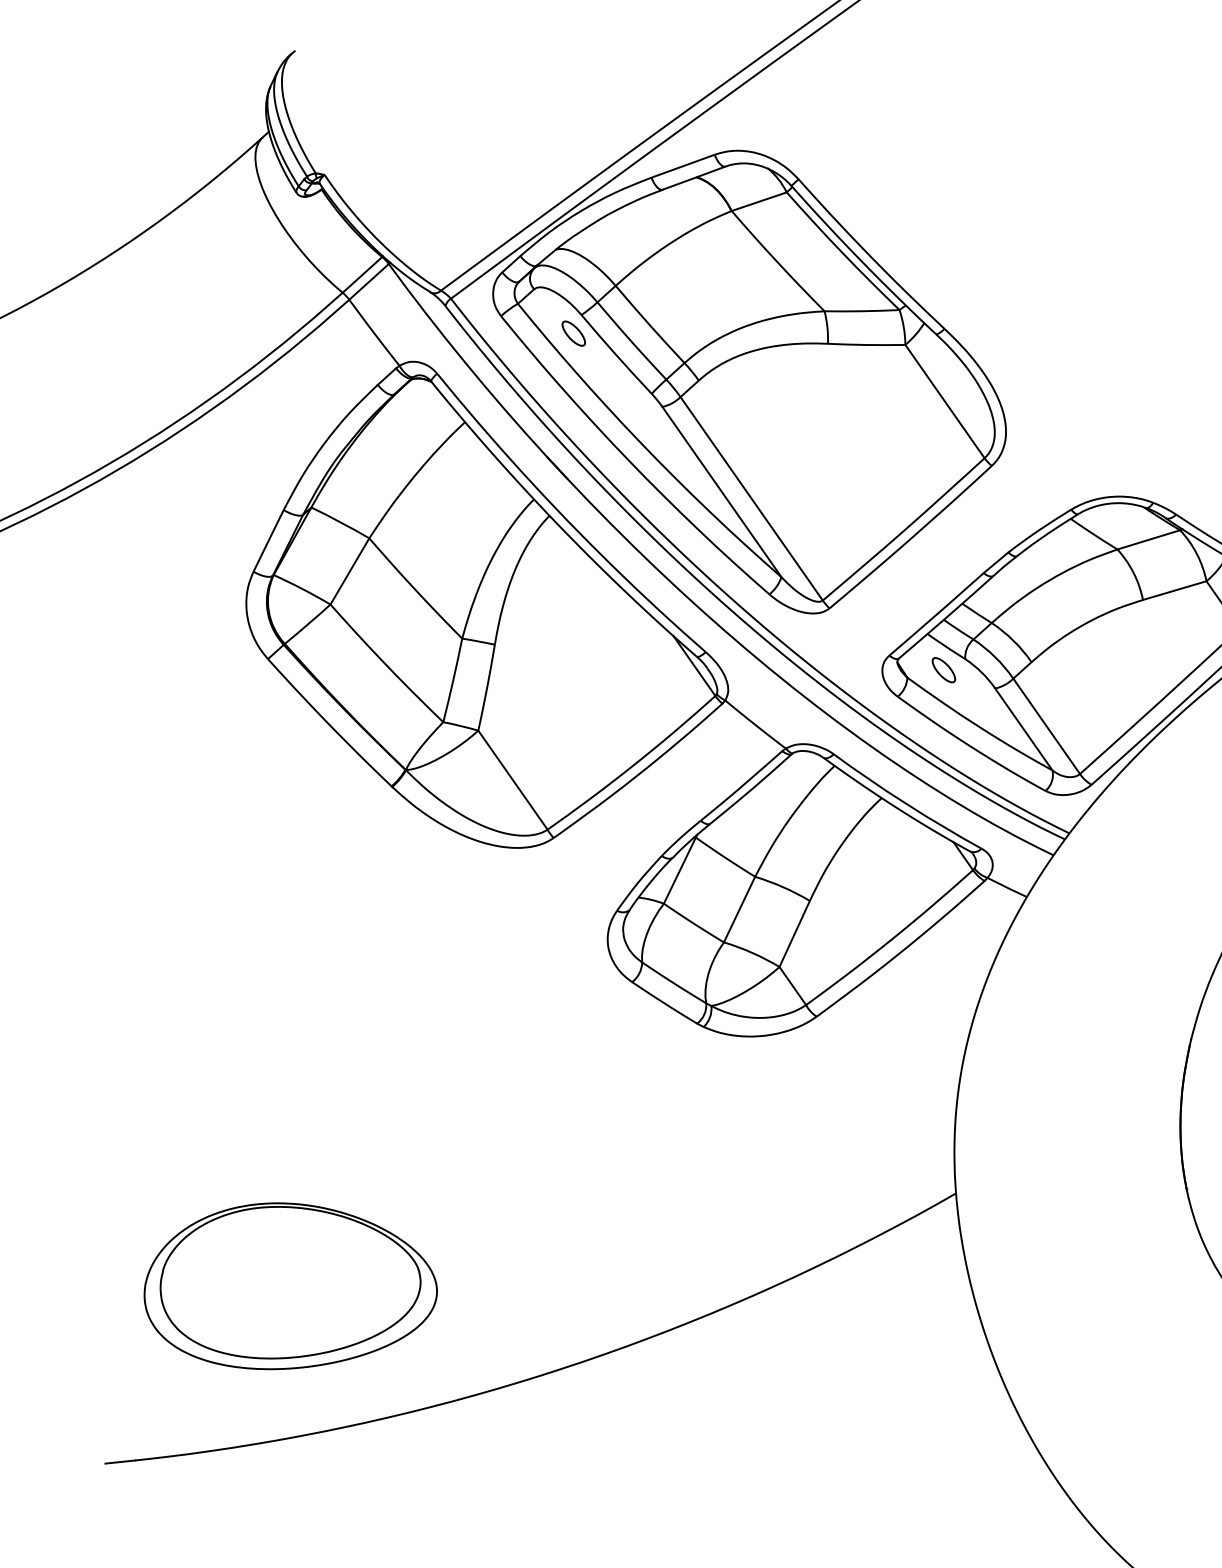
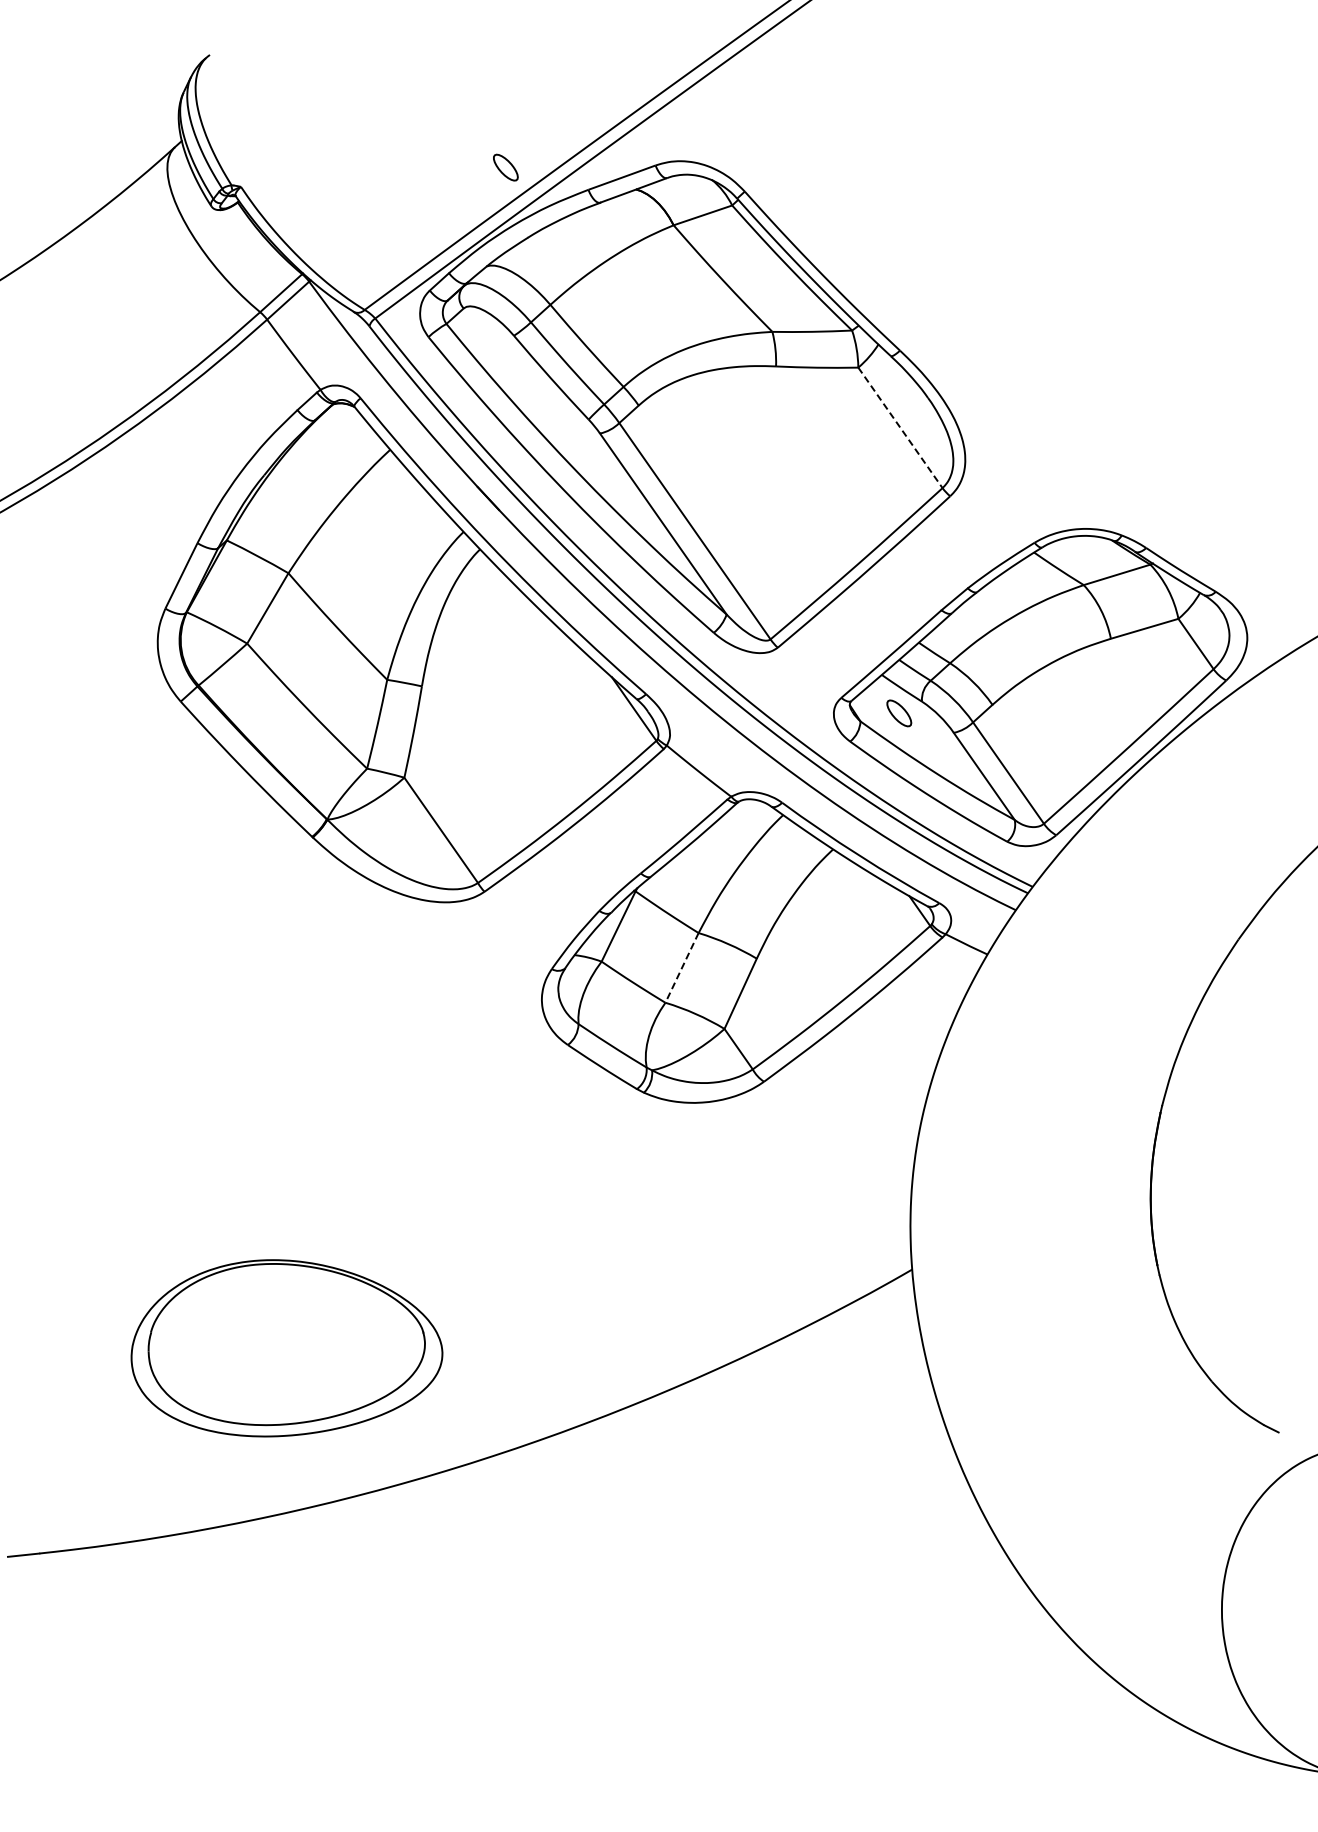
part: (573, 333) -> (505, 167), moved
line: (945, 402) -> (900, 428), solid -> dashed
line: (739, 909) -> (682, 967), solid -> dashed
part: (290, 1286) -> (286, 1348), moved

